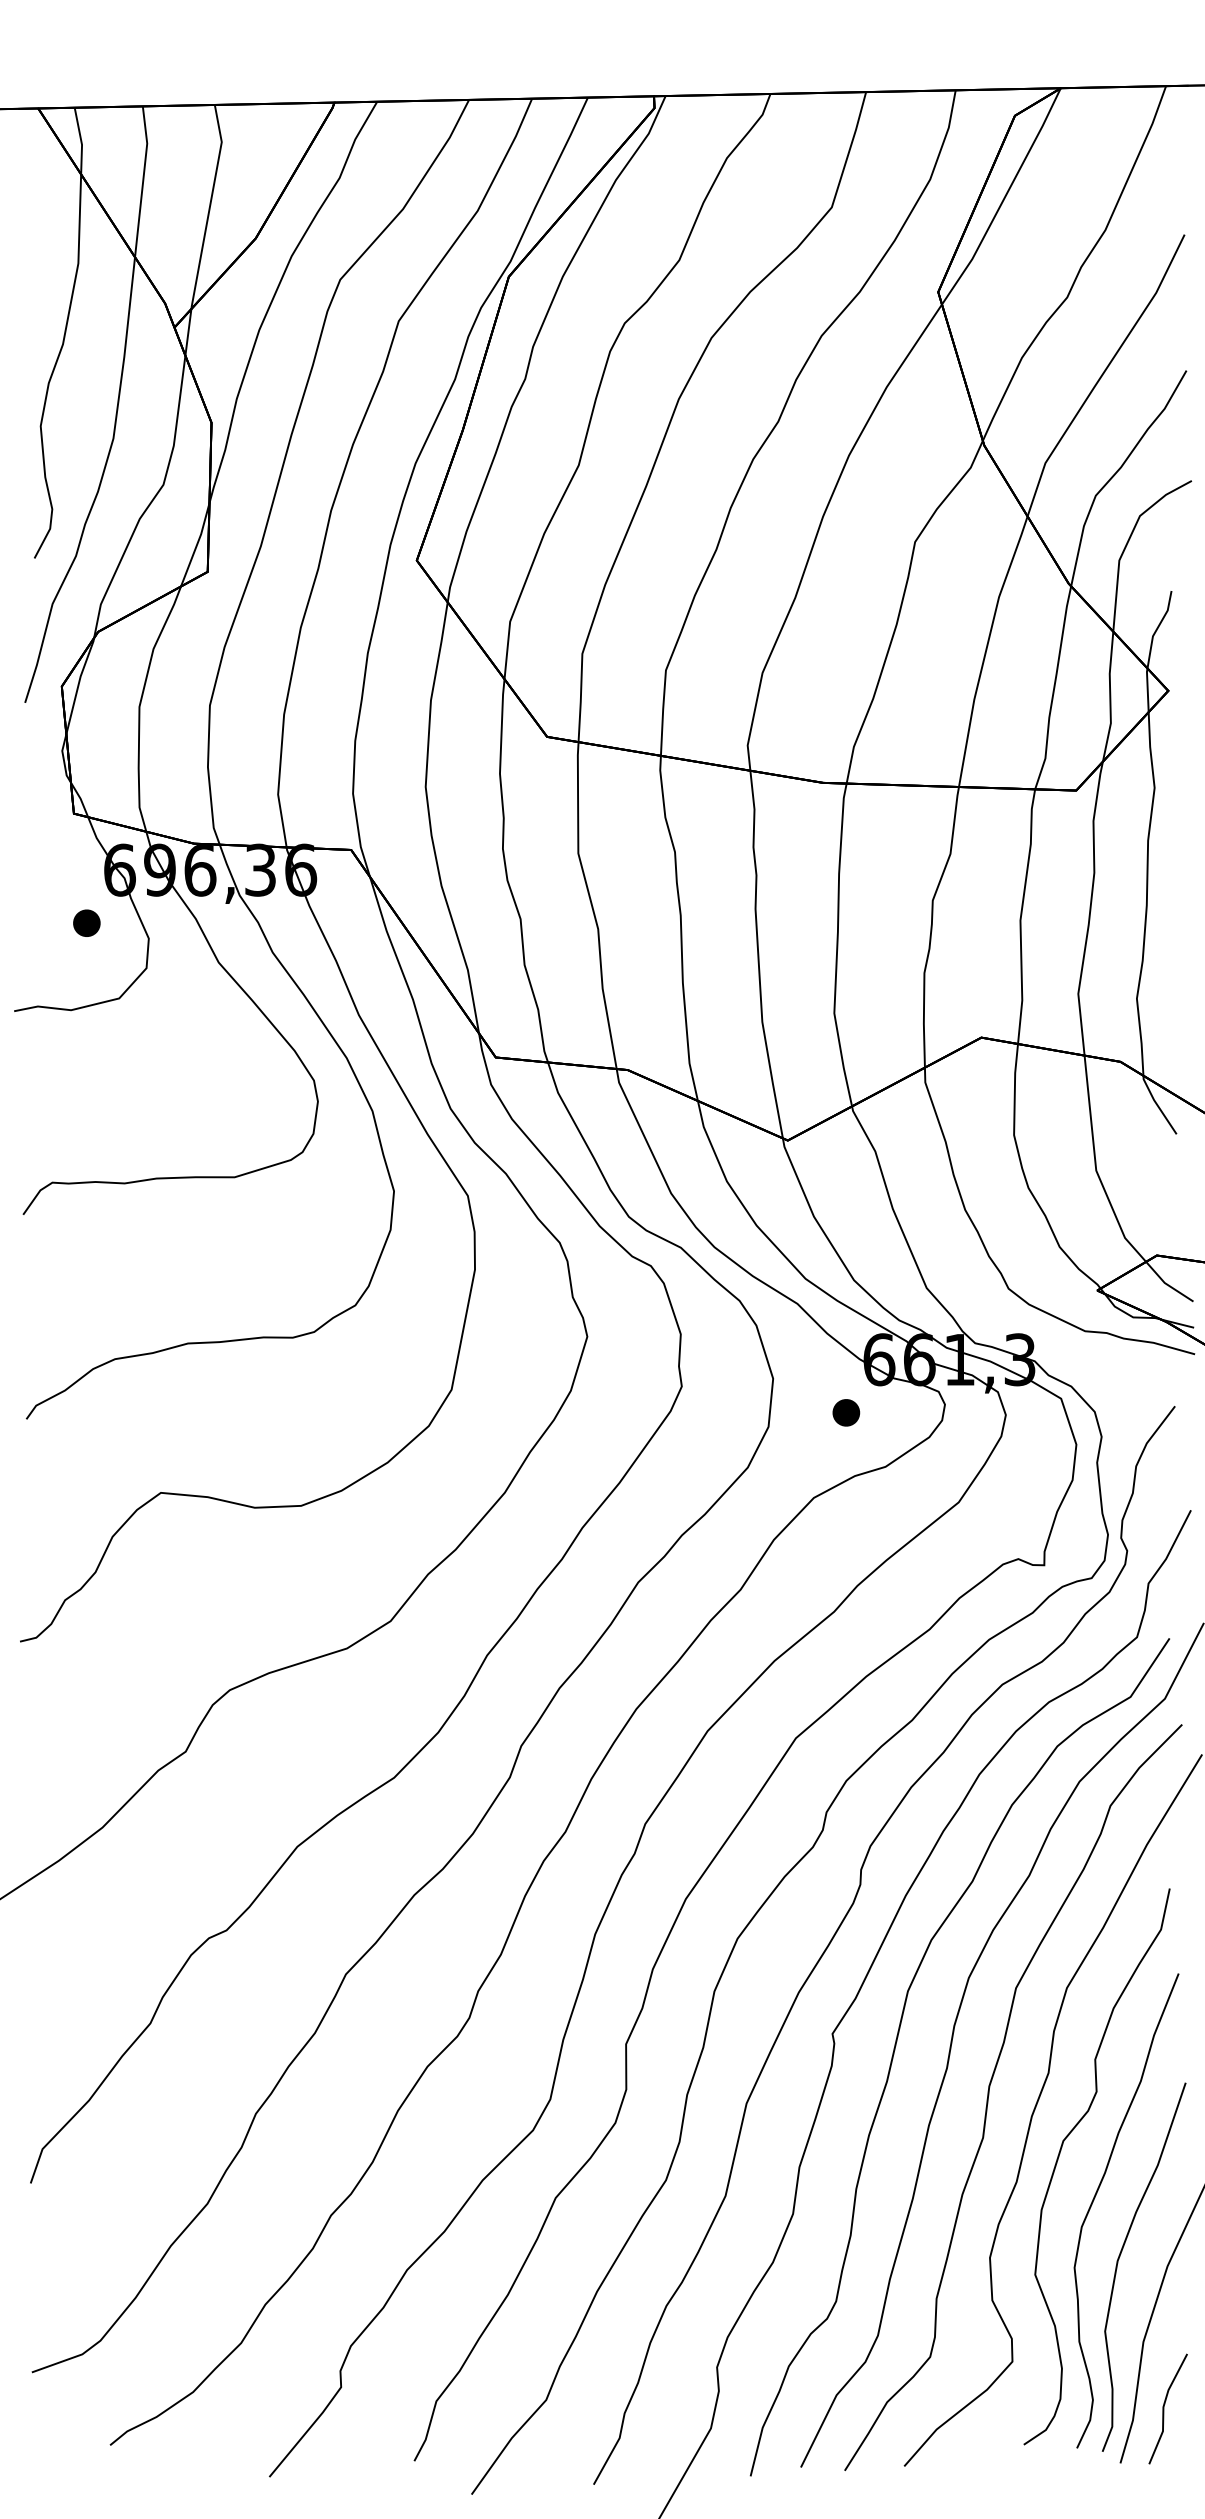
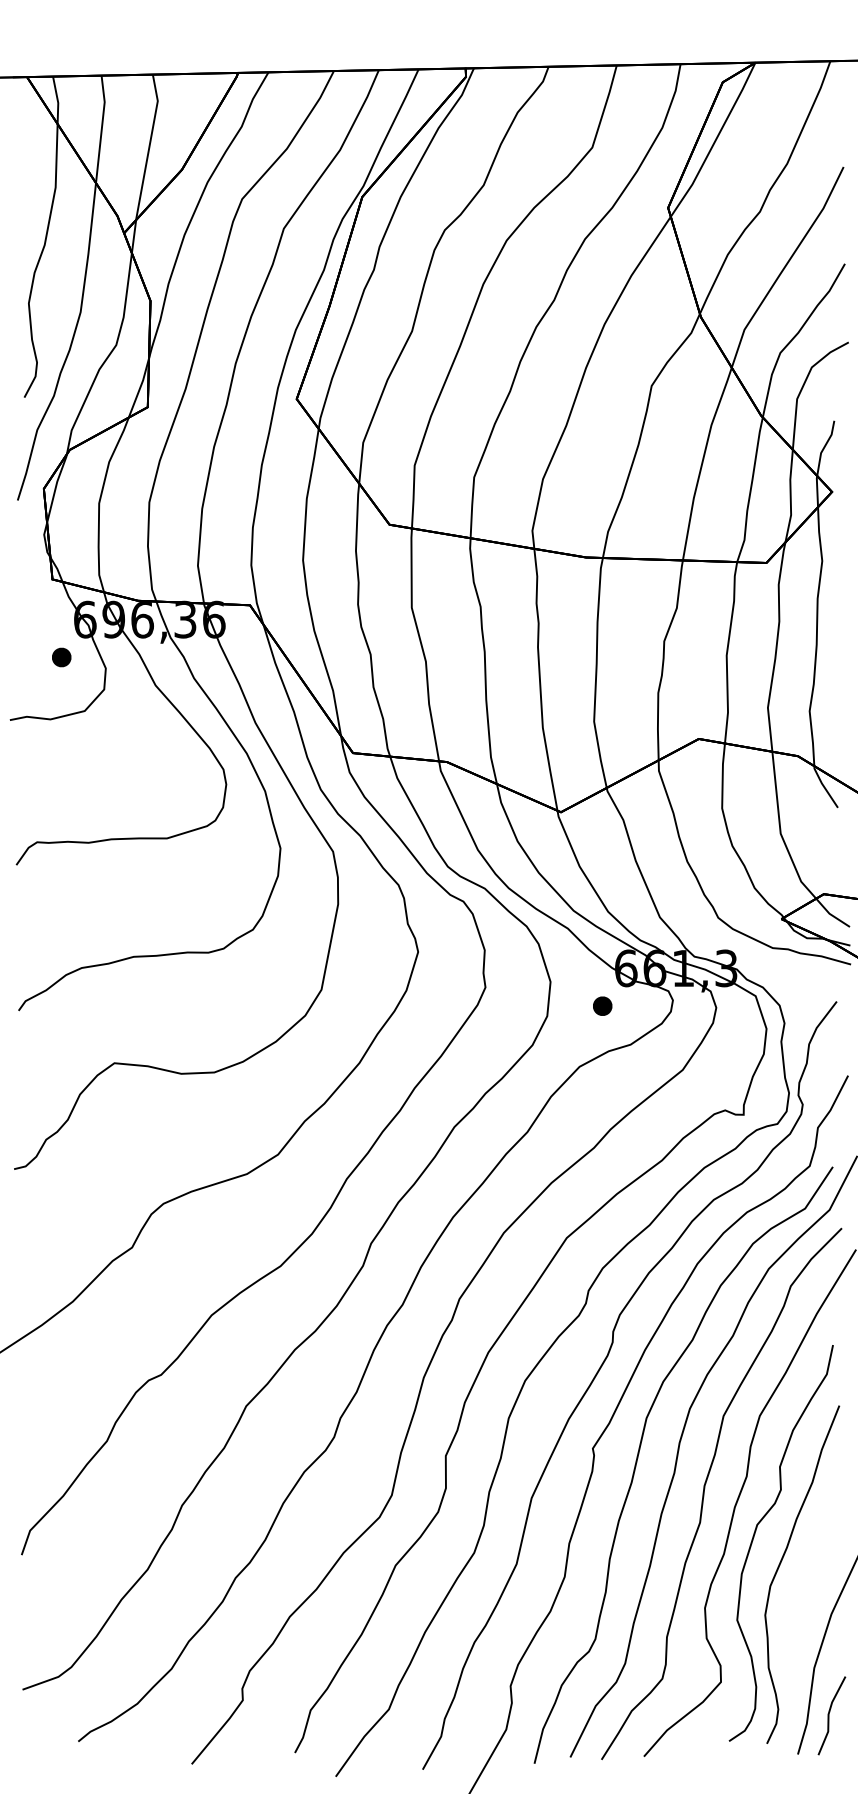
part: (1119, 2259) -> (797, 1609), removed

